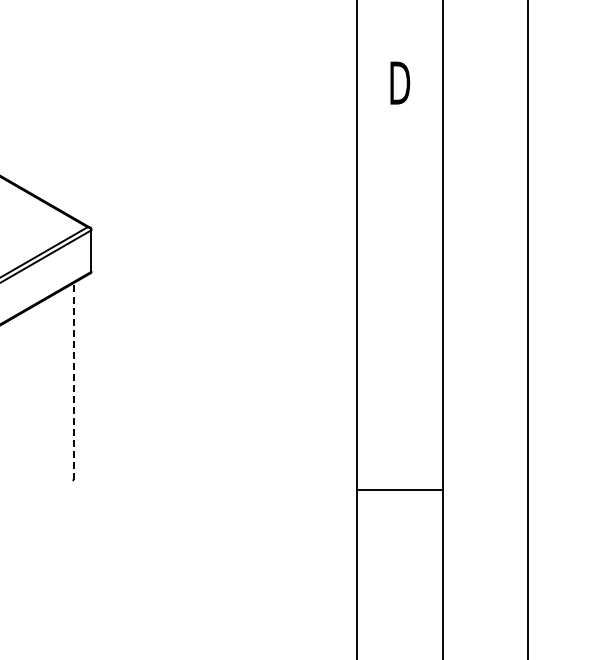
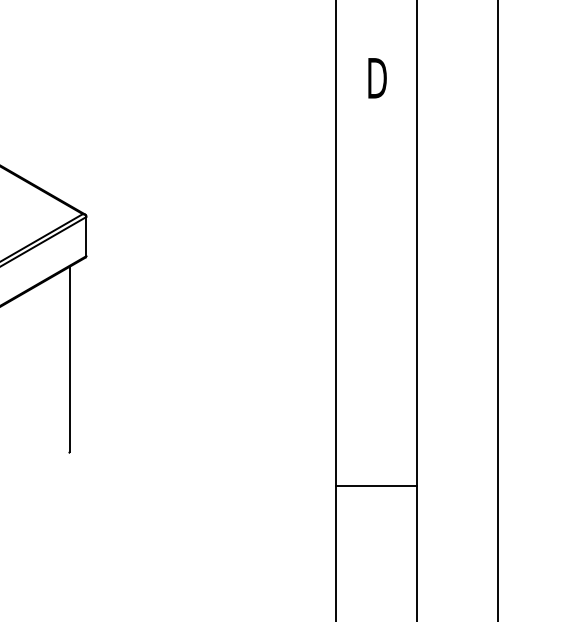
line: (73, 380) -> (69, 358), dashed -> solid
line: (399, 490) -> (376, 485), moved

